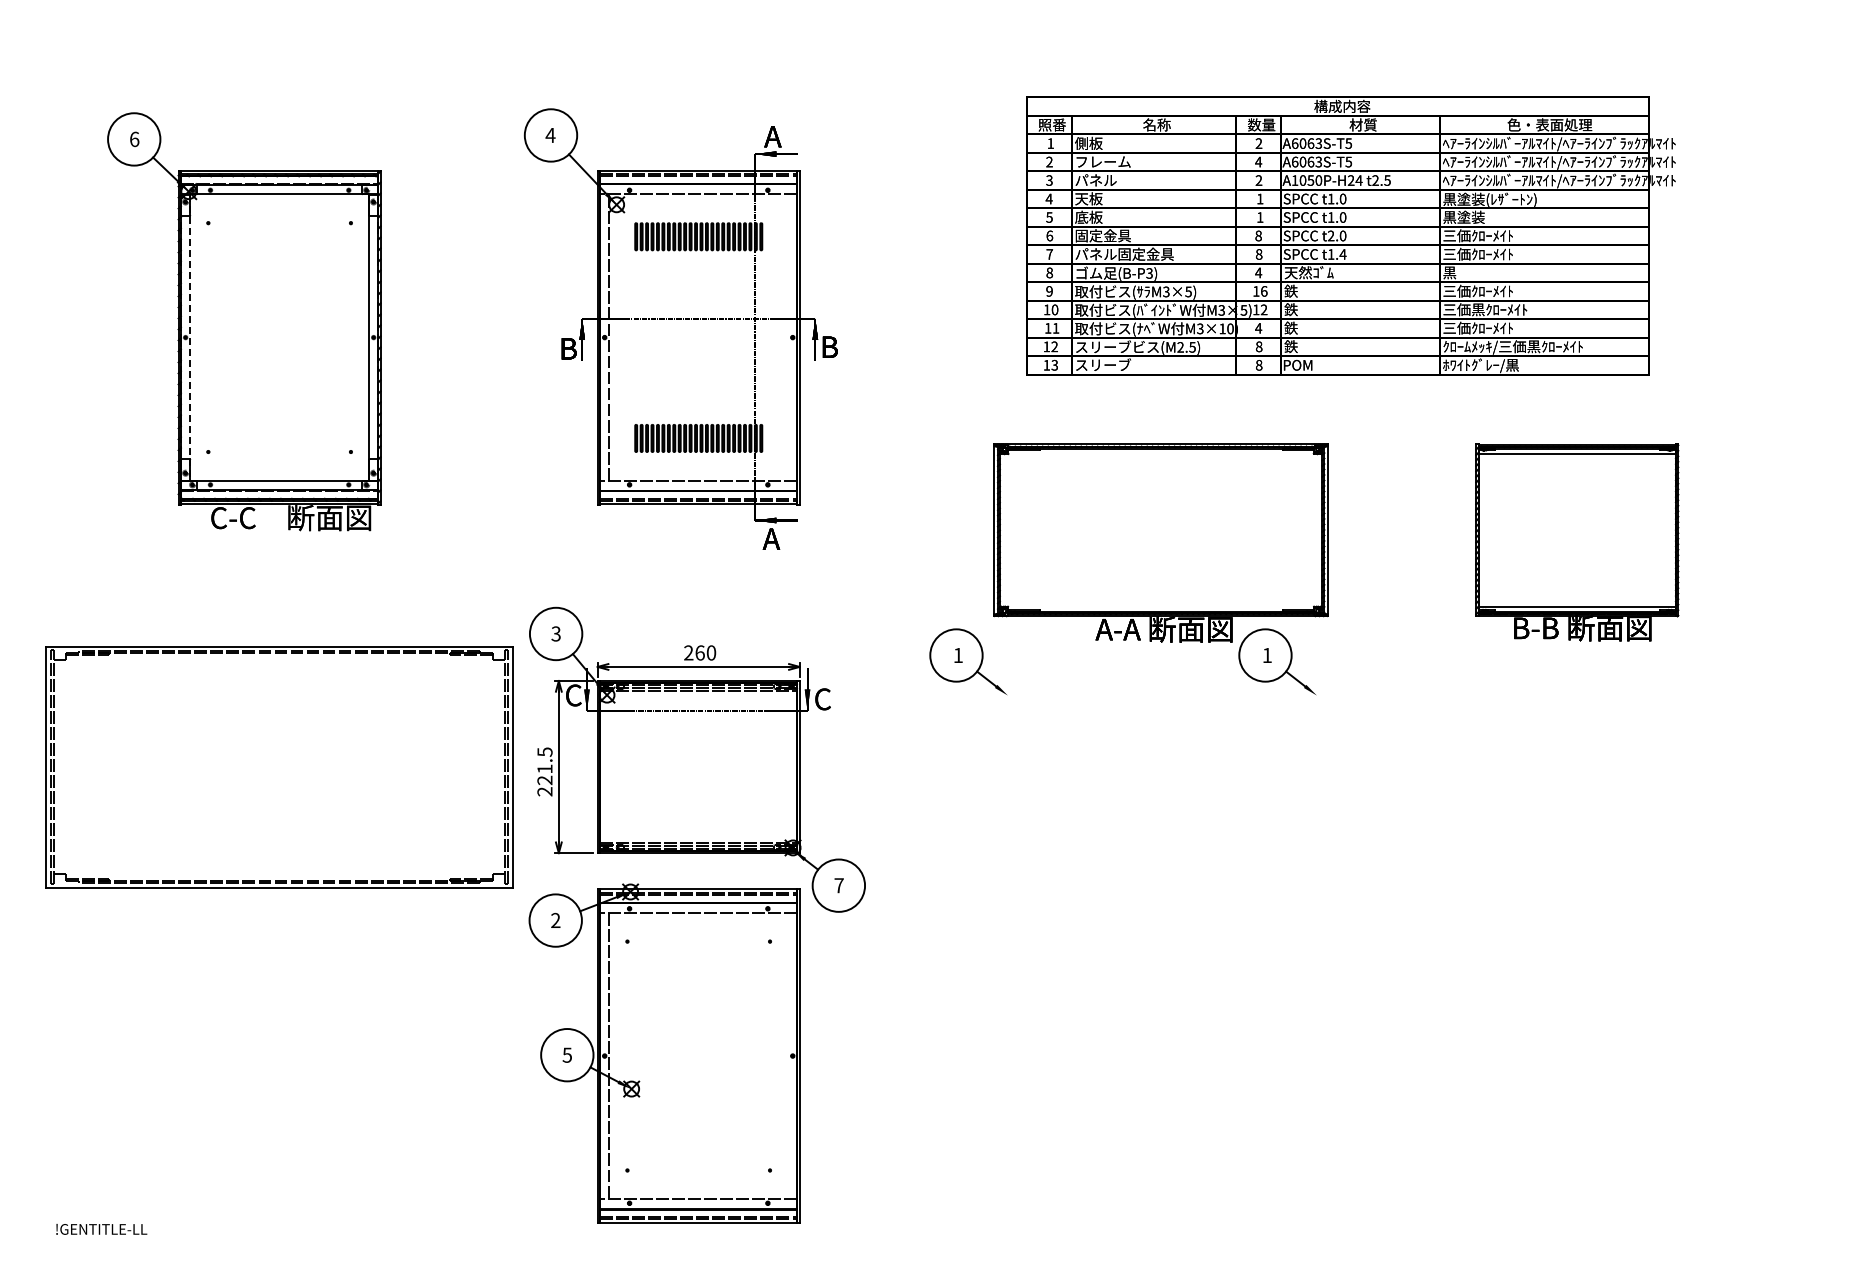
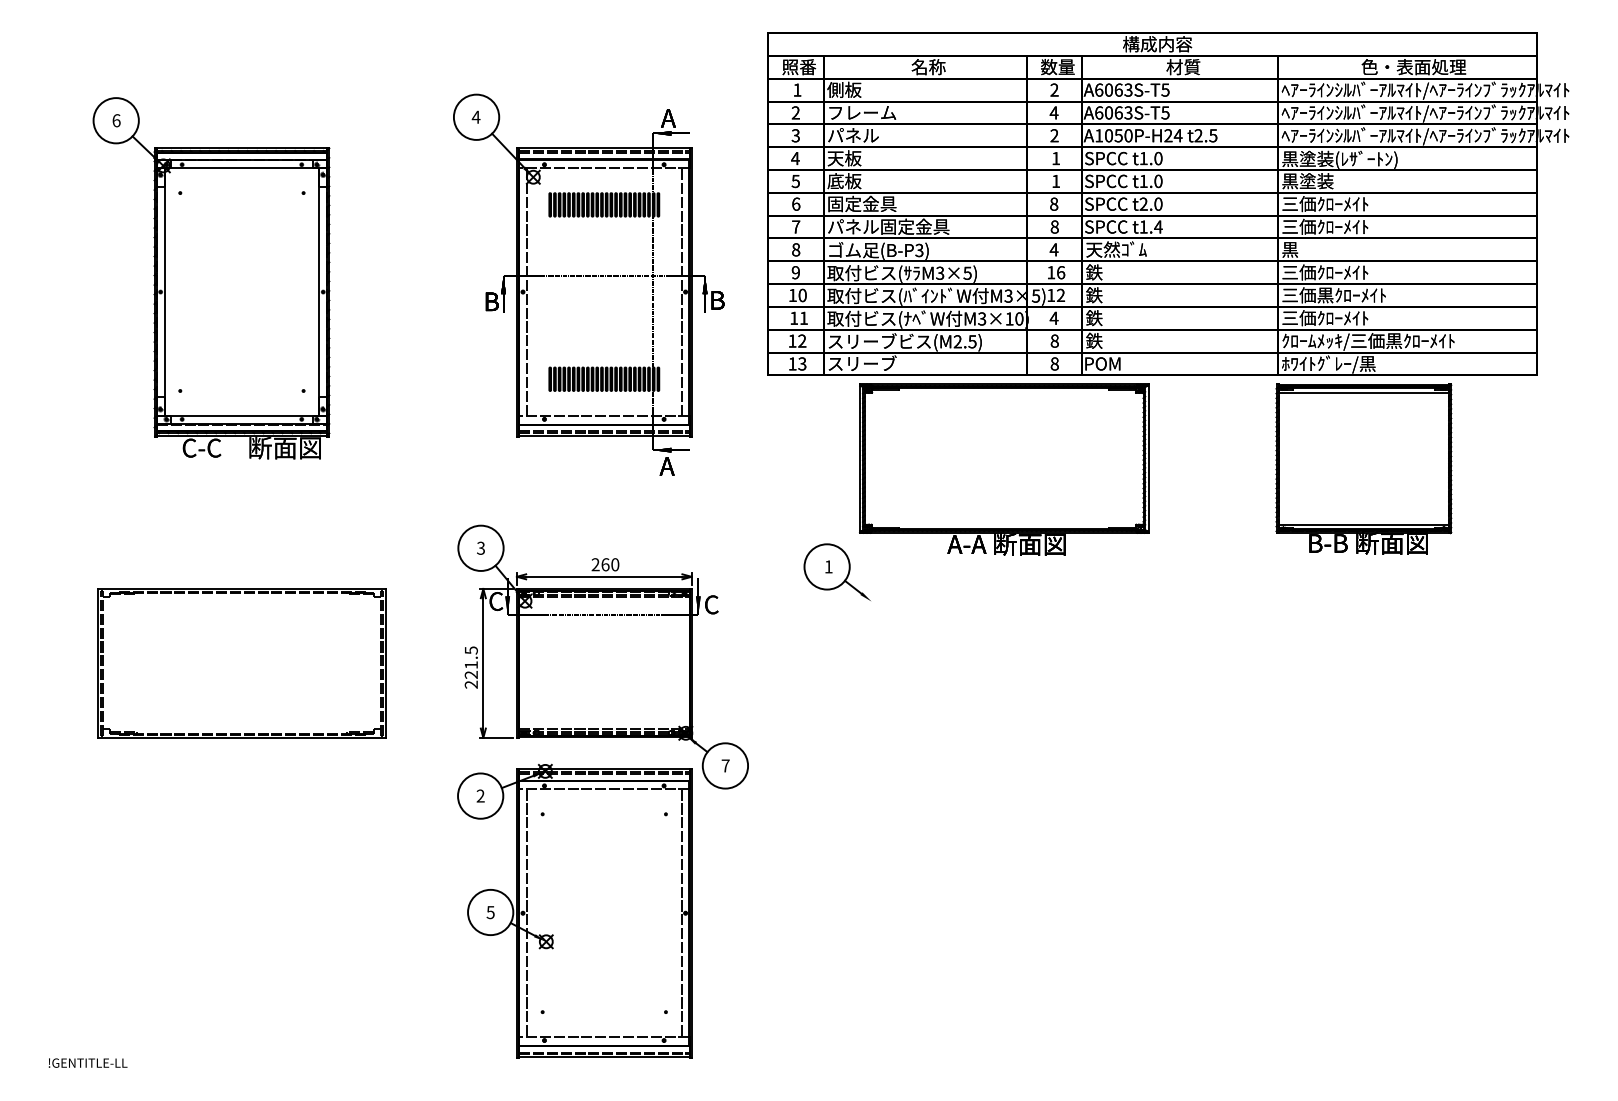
part: (1350, 235) -> (1167, 203), size x1.43
line: (190, 337) -> (164, 291), dashed -> solid
line: (788, 337) -> (681, 291), added
part: (1277, 661) -> (1104, 572), removed
part: (279, 766) -> (241, 662), size x0.71
line: (788, 1056) -> (681, 913), added

